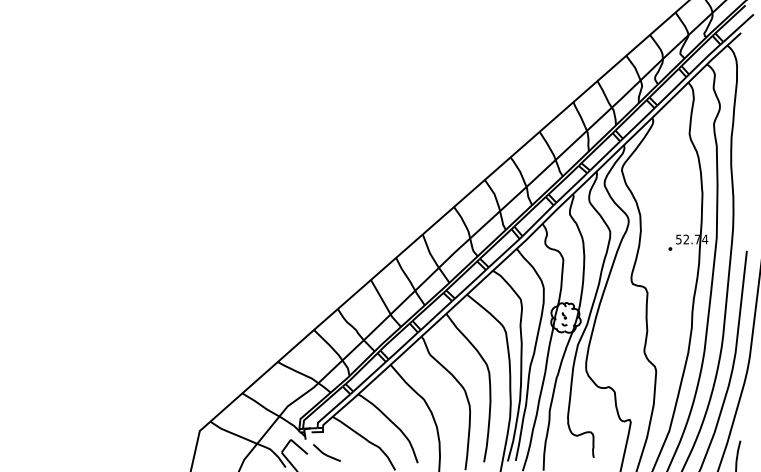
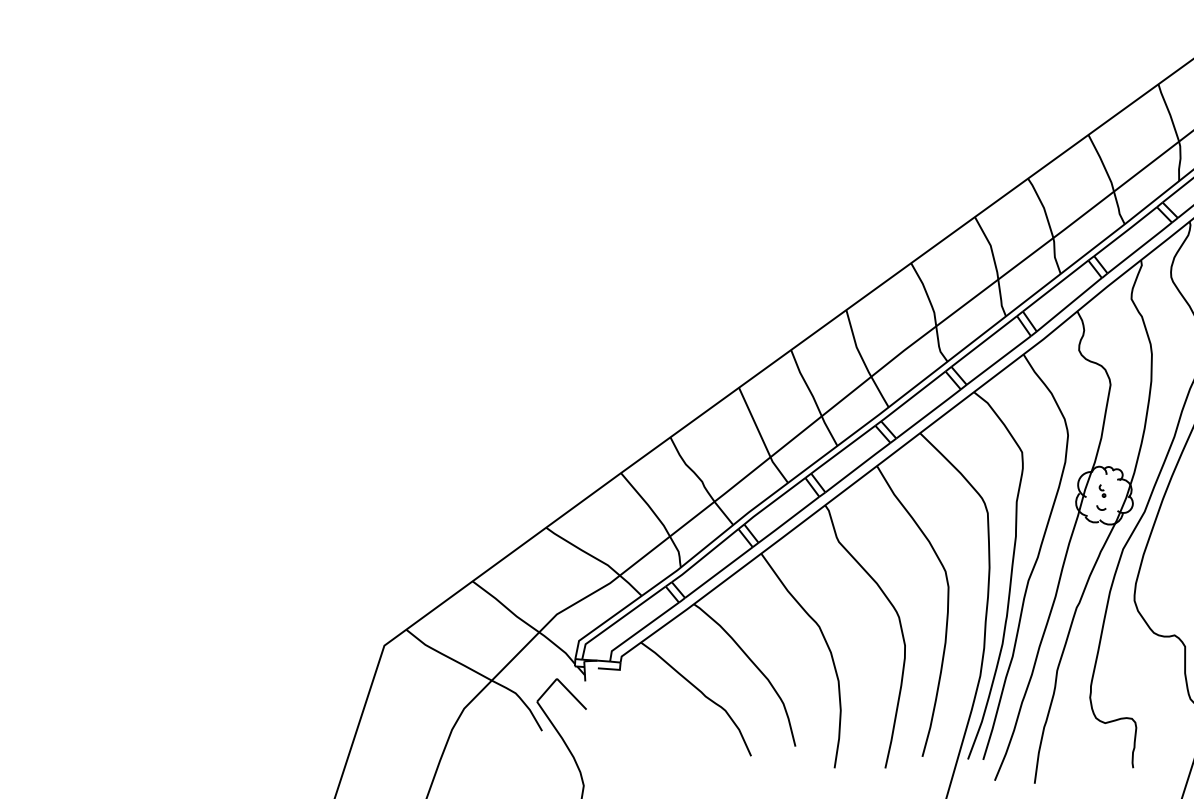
line: (325, 453) -> (620, 711), removed

